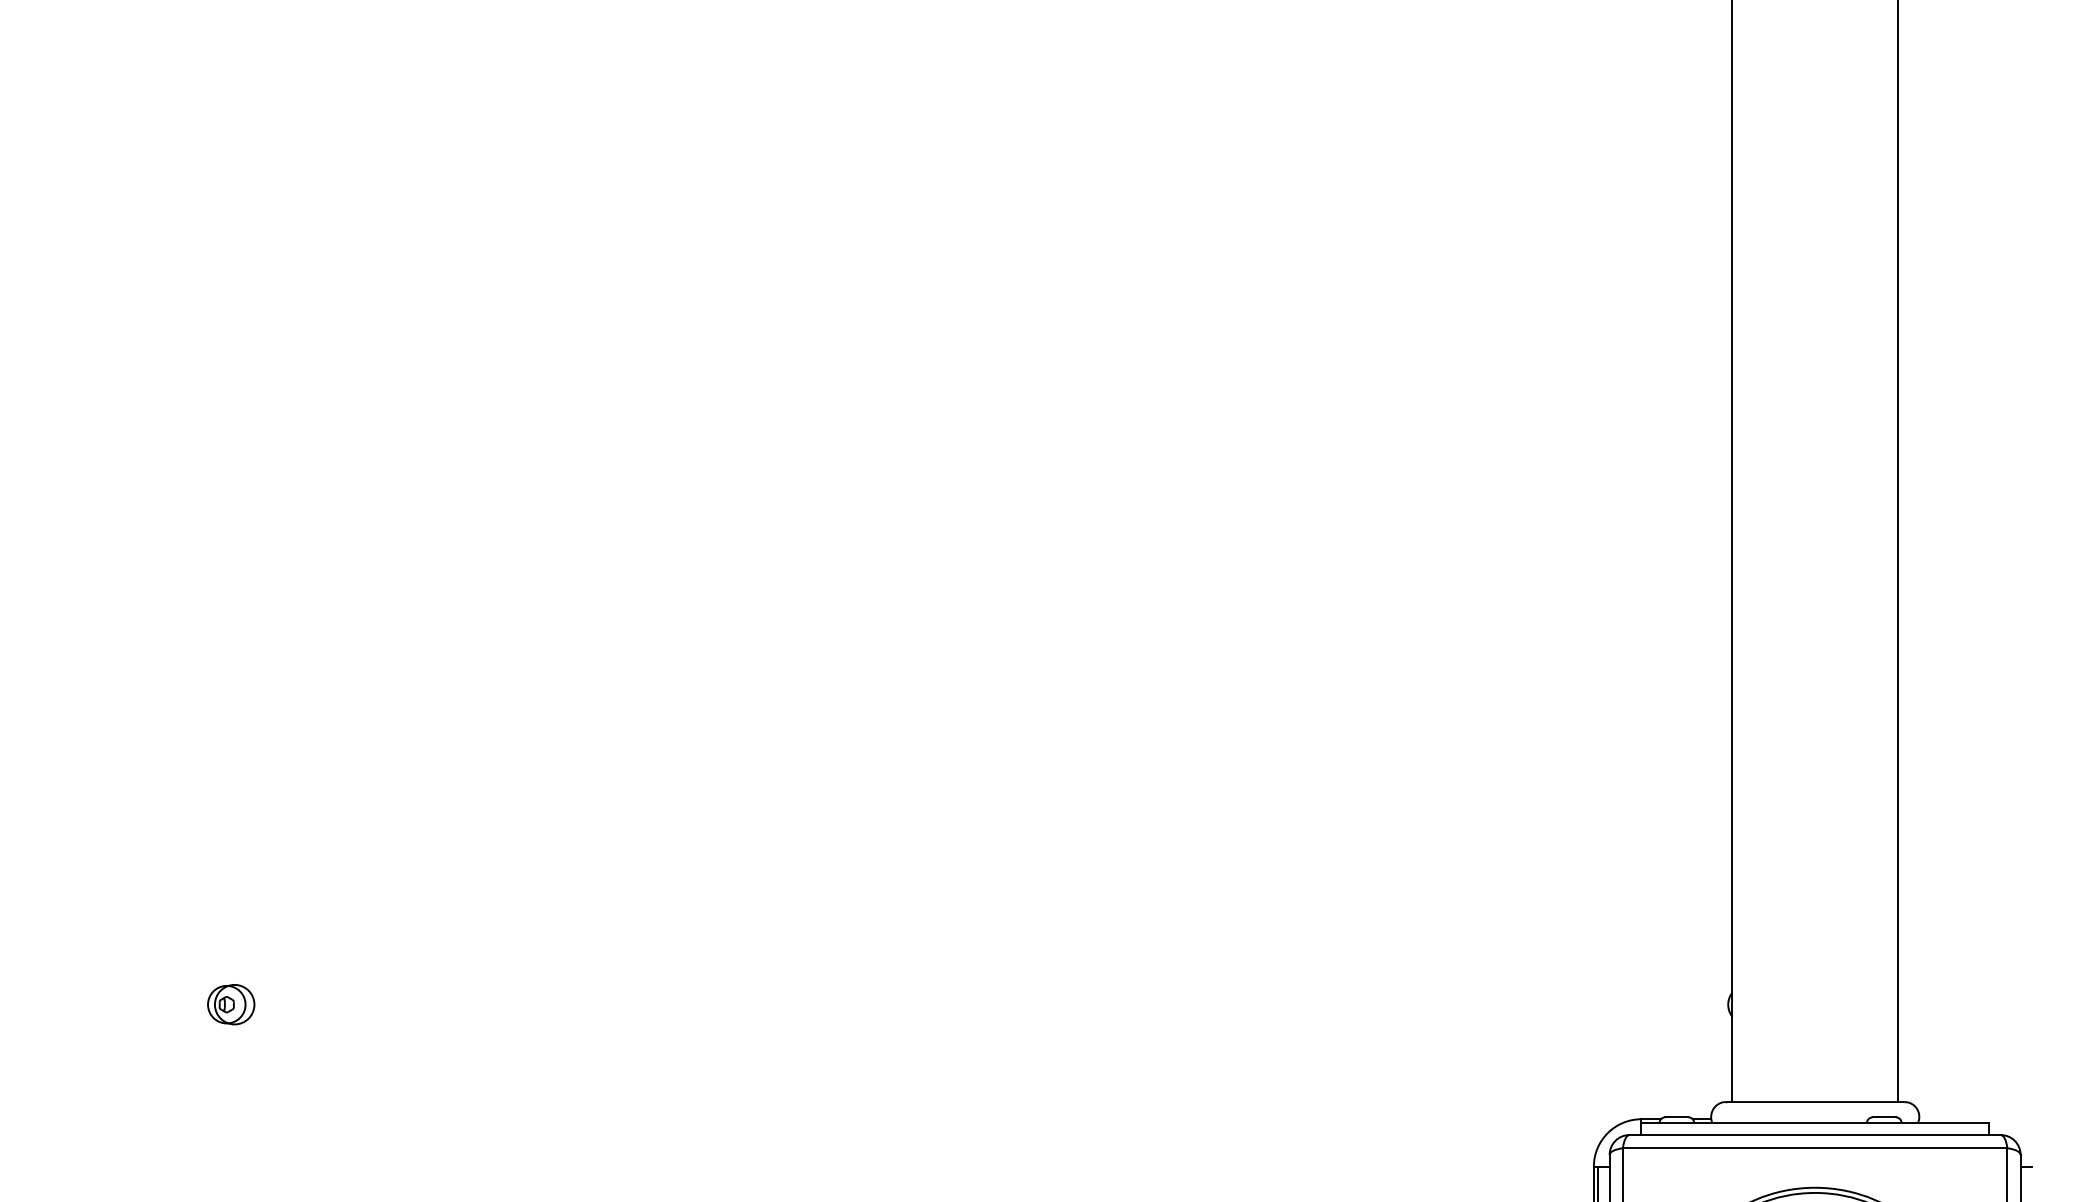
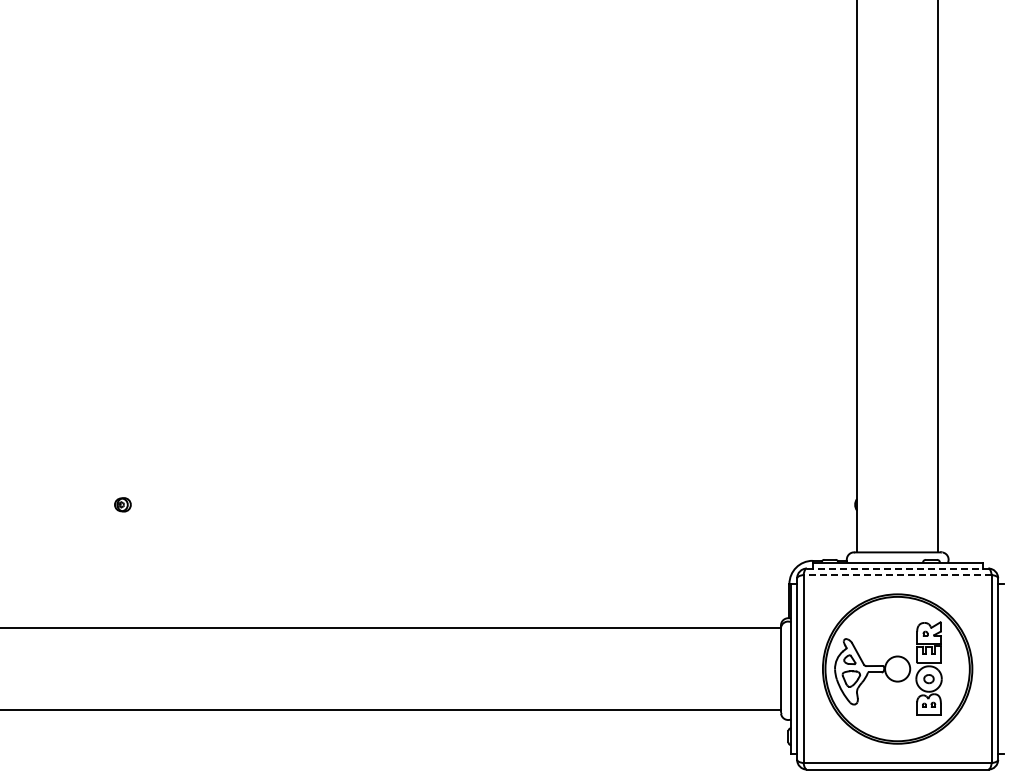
part: (230, 1004) -> (122, 504), size x0.7
line: (1814, 1134) -> (897, 568), solid -> dashed
line: (1814, 1149) -> (897, 575), solid -> dashed

